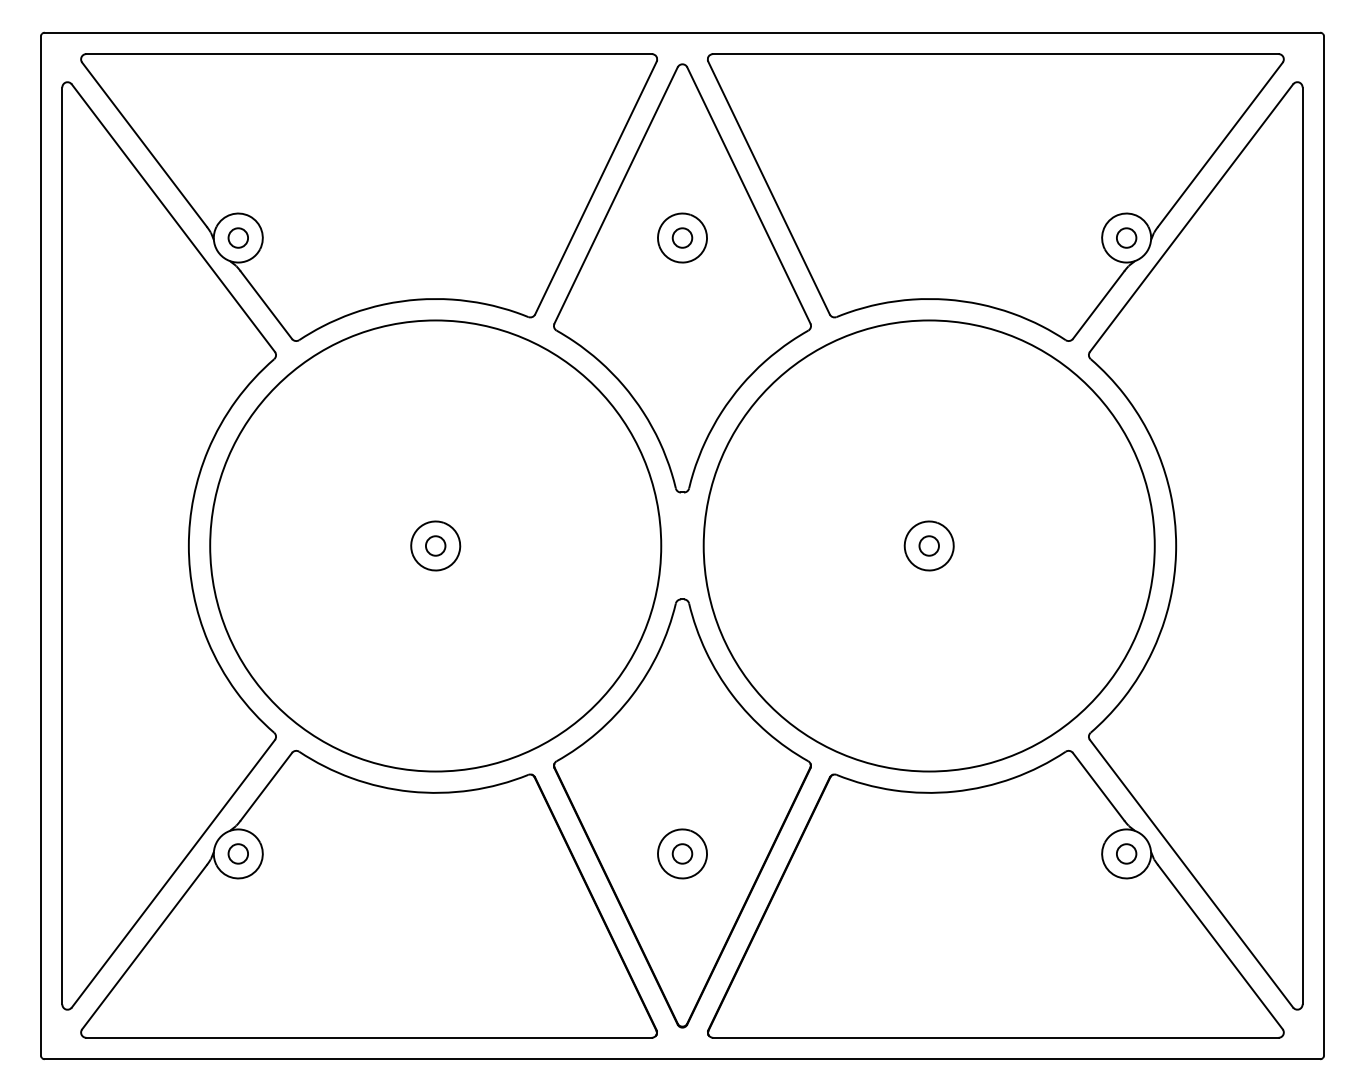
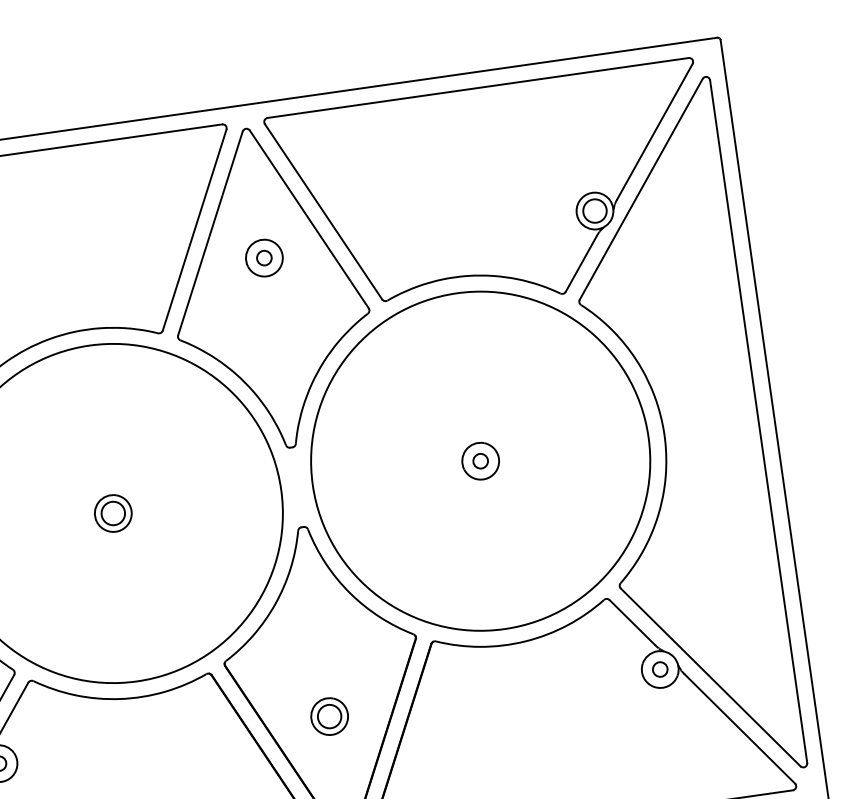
circle: (1126, 237) -> (594, 210), size x1.6
circle: (435, 545) -> (113, 513), size x1.6
circle: (682, 853) -> (329, 716), size x1.6

